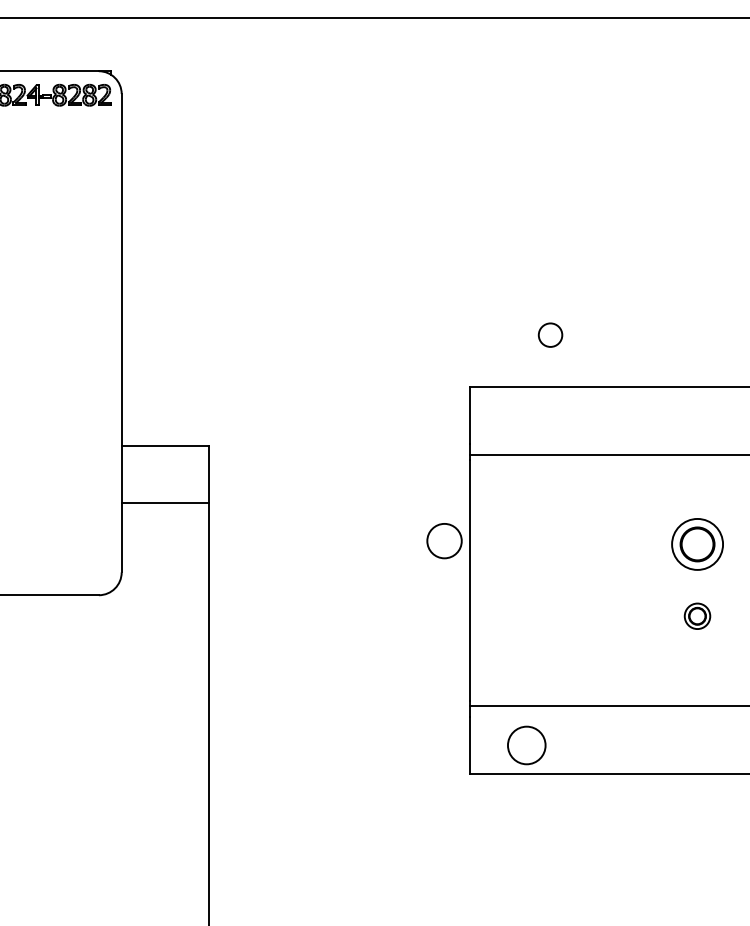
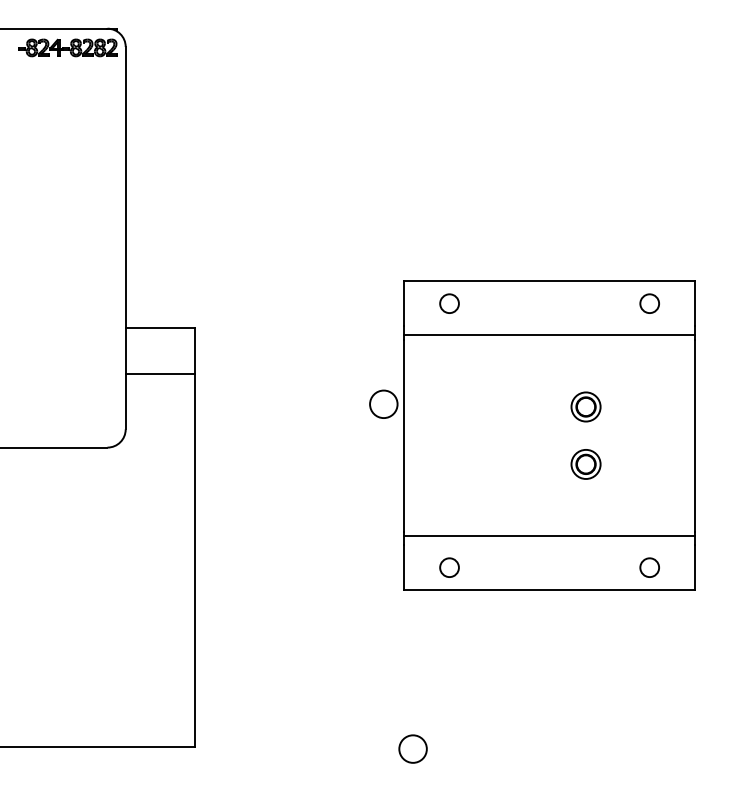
circle: (550, 334) -> (449, 303), moved
part: (696, 543) -> (585, 406), size x0.71
part: (696, 616) -> (585, 464), size x1.43
circle: (526, 745) -> (449, 567), size x0.62

